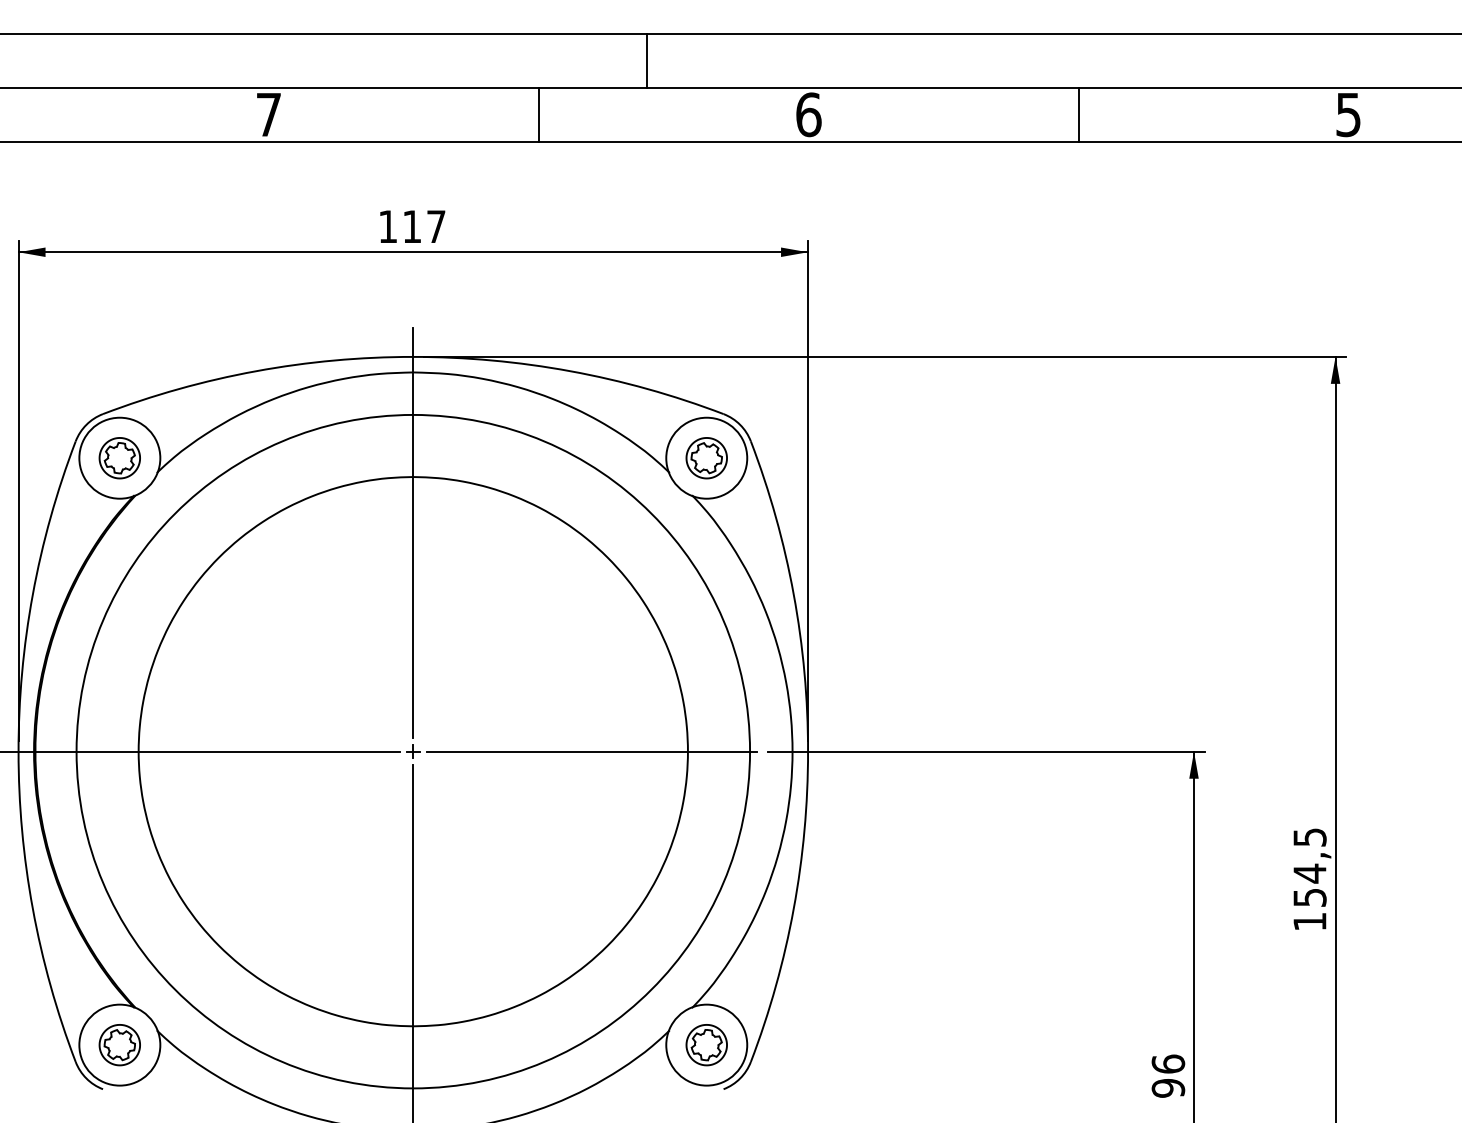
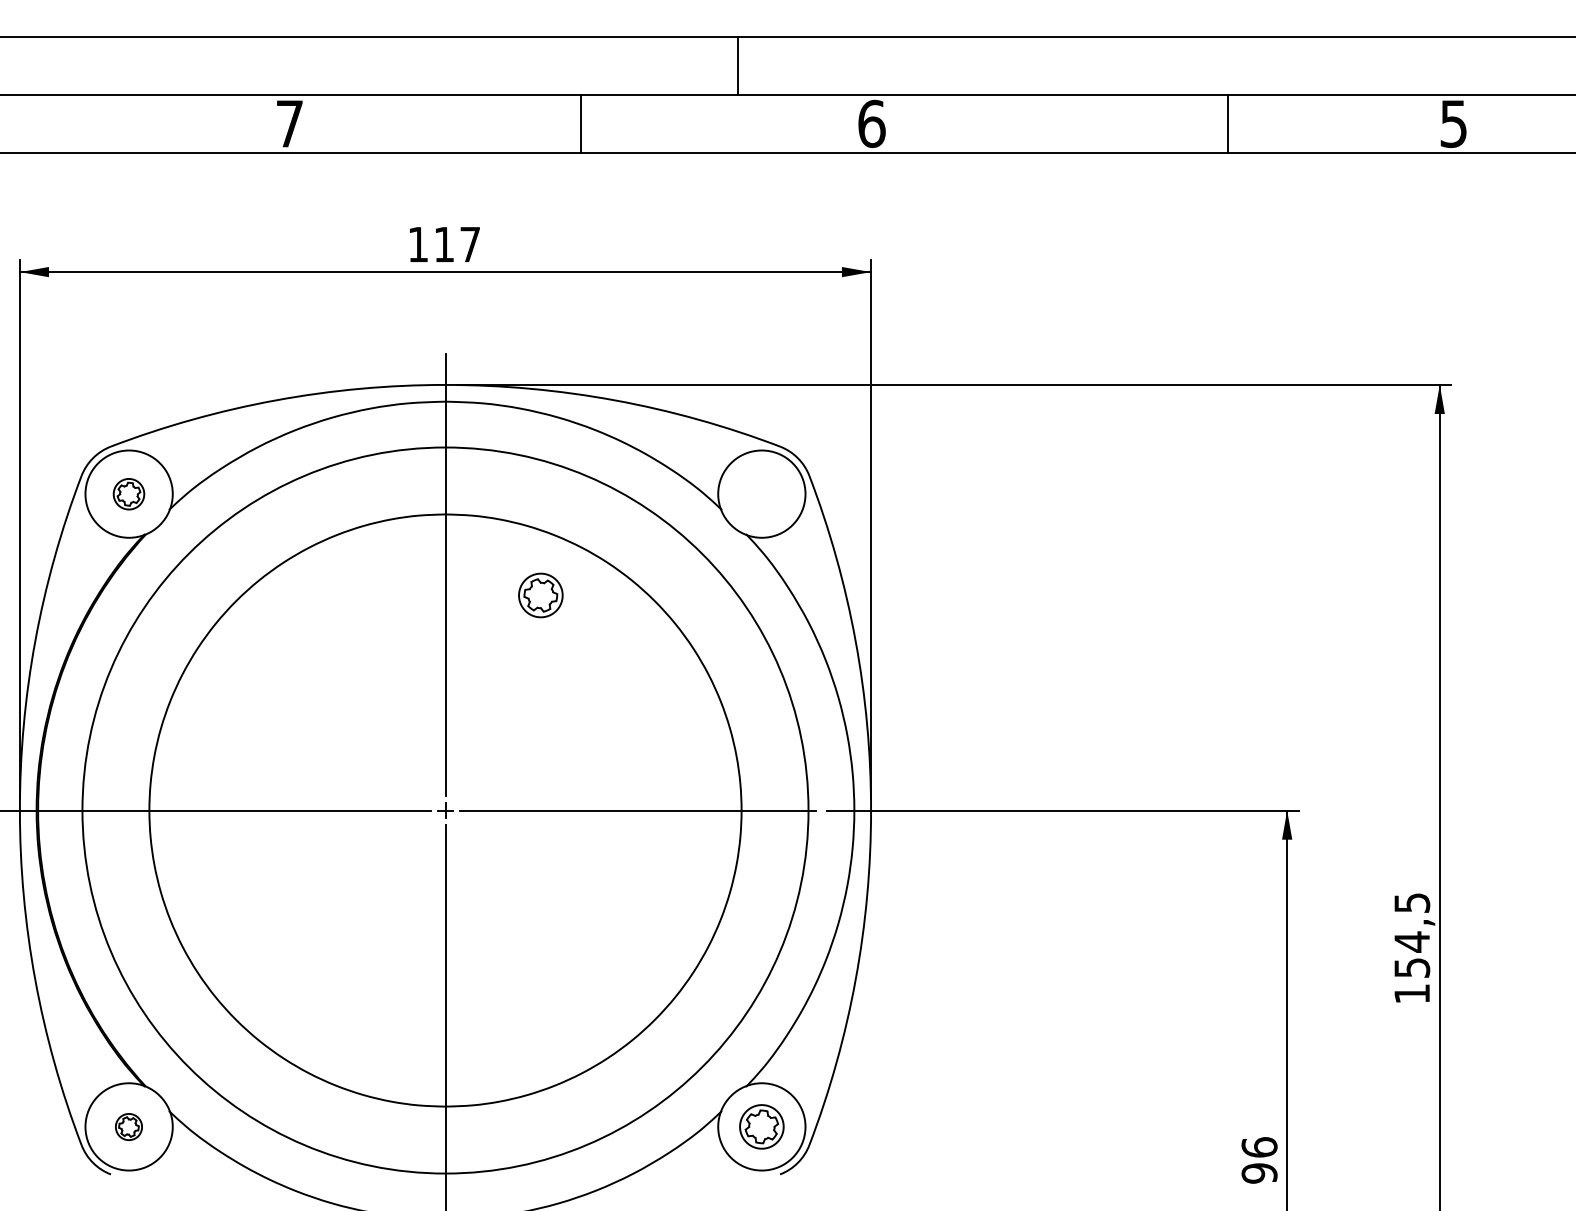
line: (647, 60) -> (738, 65), moved
line: (1078, 114) -> (1227, 123), moved
part: (119, 458) -> (128, 494), size x0.7
part: (706, 458) -> (540, 595), moved
part: (119, 1045) -> (128, 1127), size x0.6

